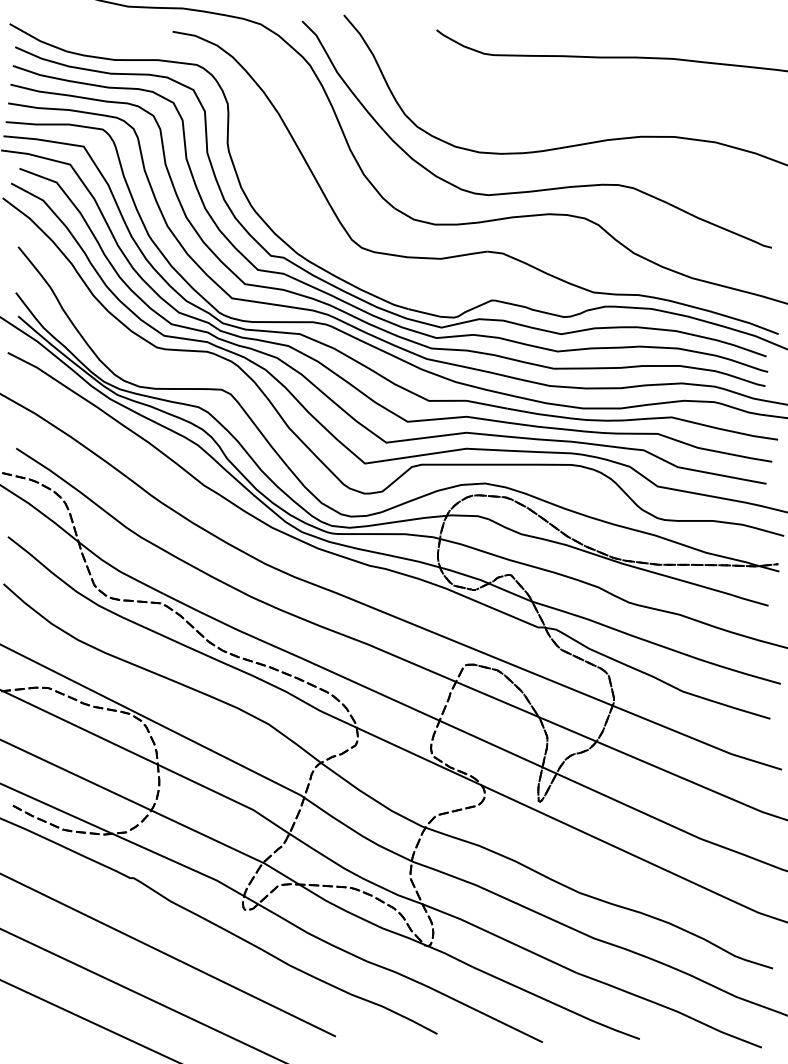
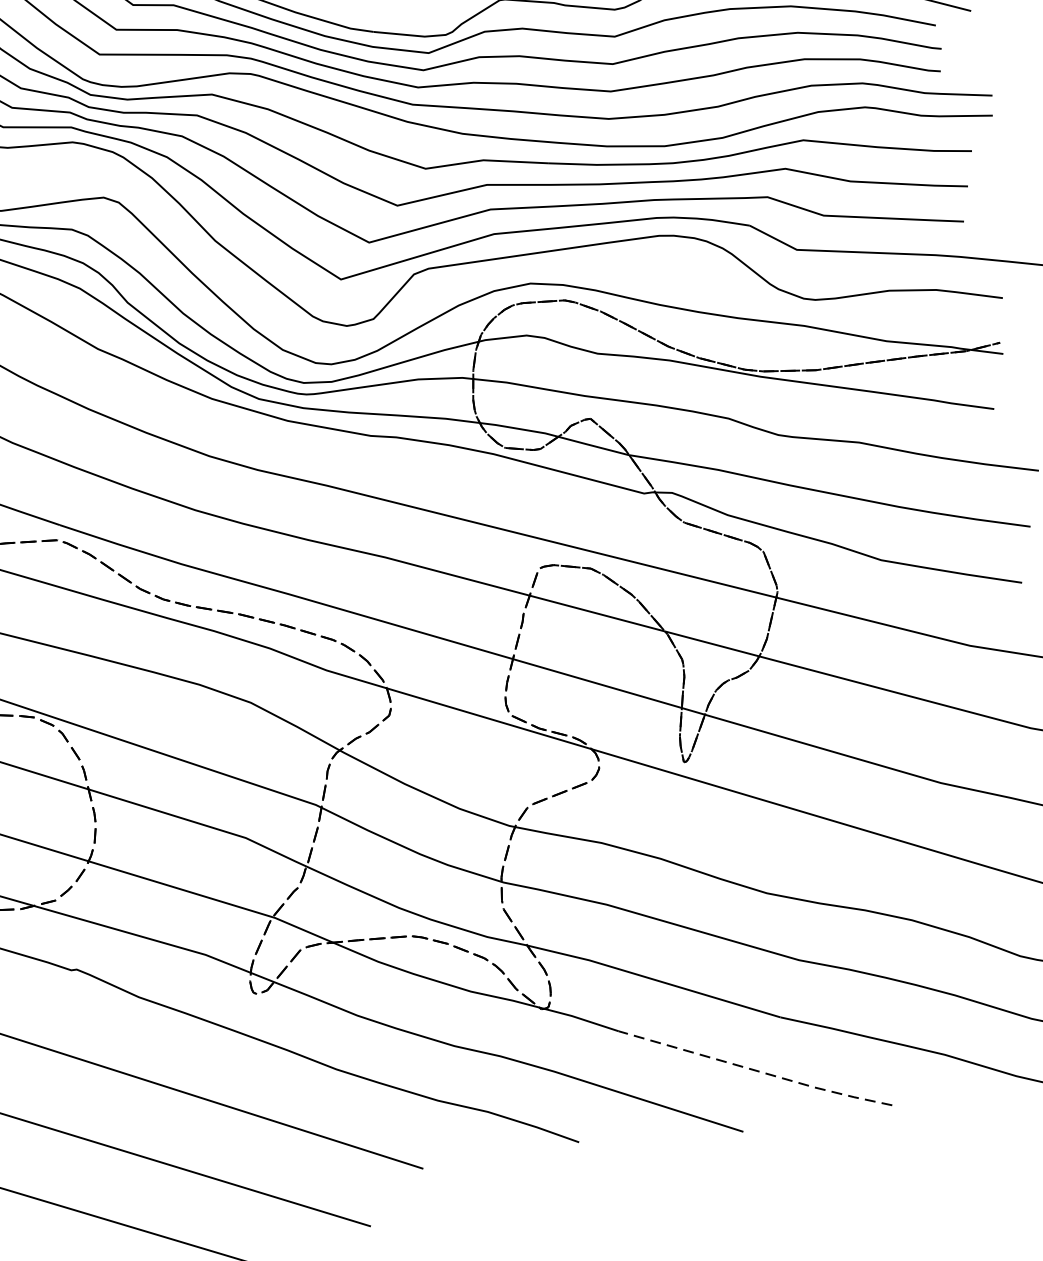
line: (557, 1005) -> (757, 1071), solid -> dashed

